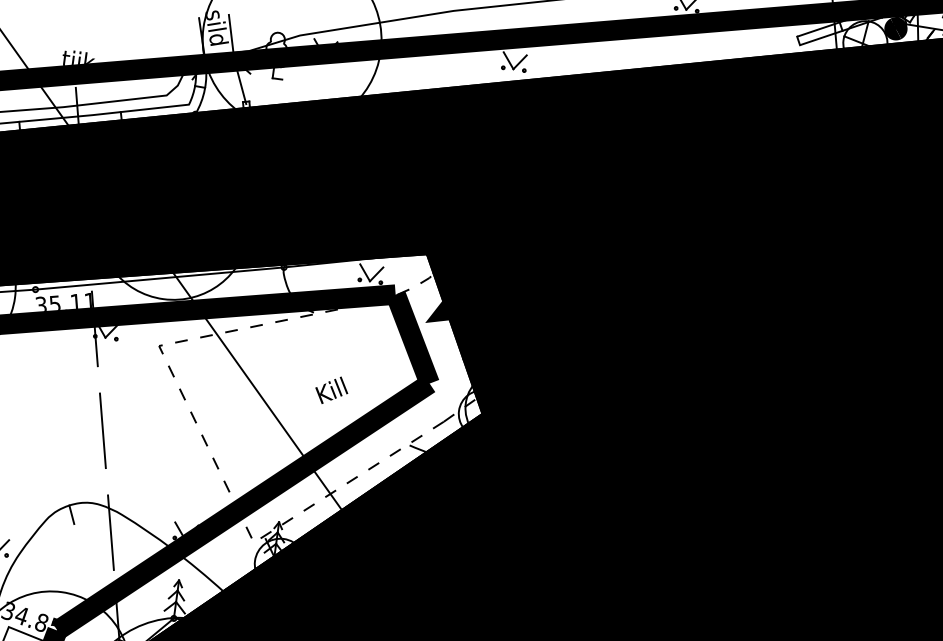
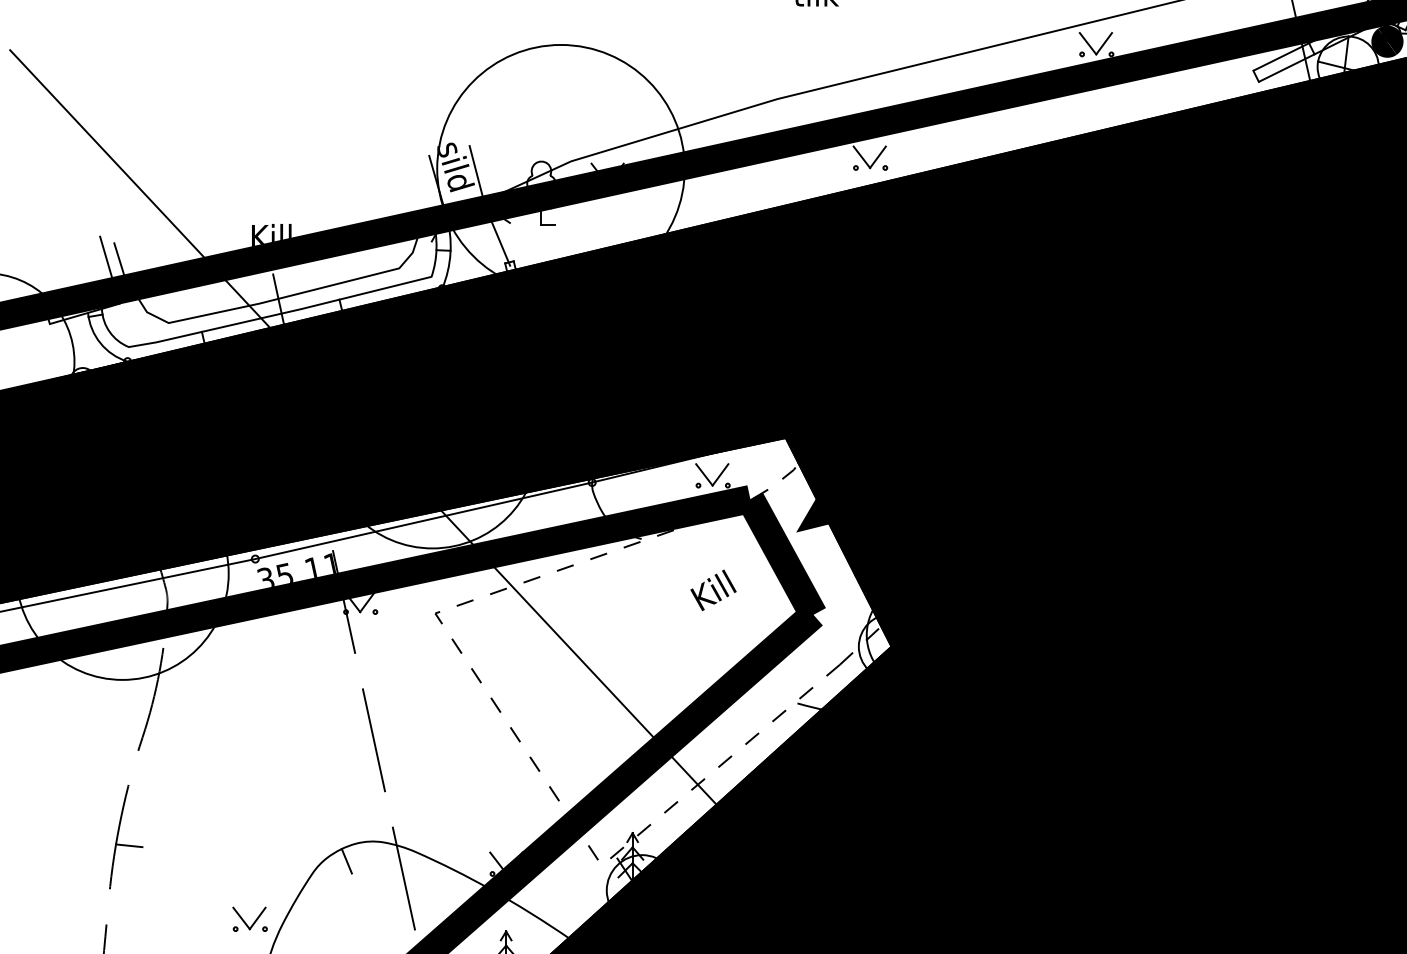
text: (78, 59) -> (271, 235), tiik -> Kill
text: (331, 390) -> (713, 590), moved

